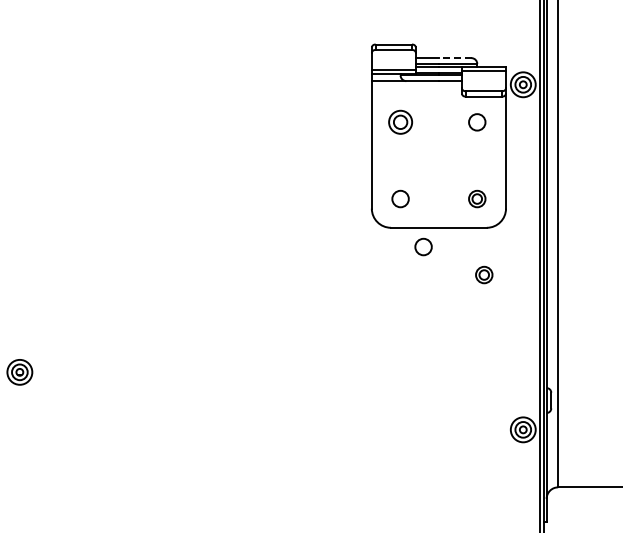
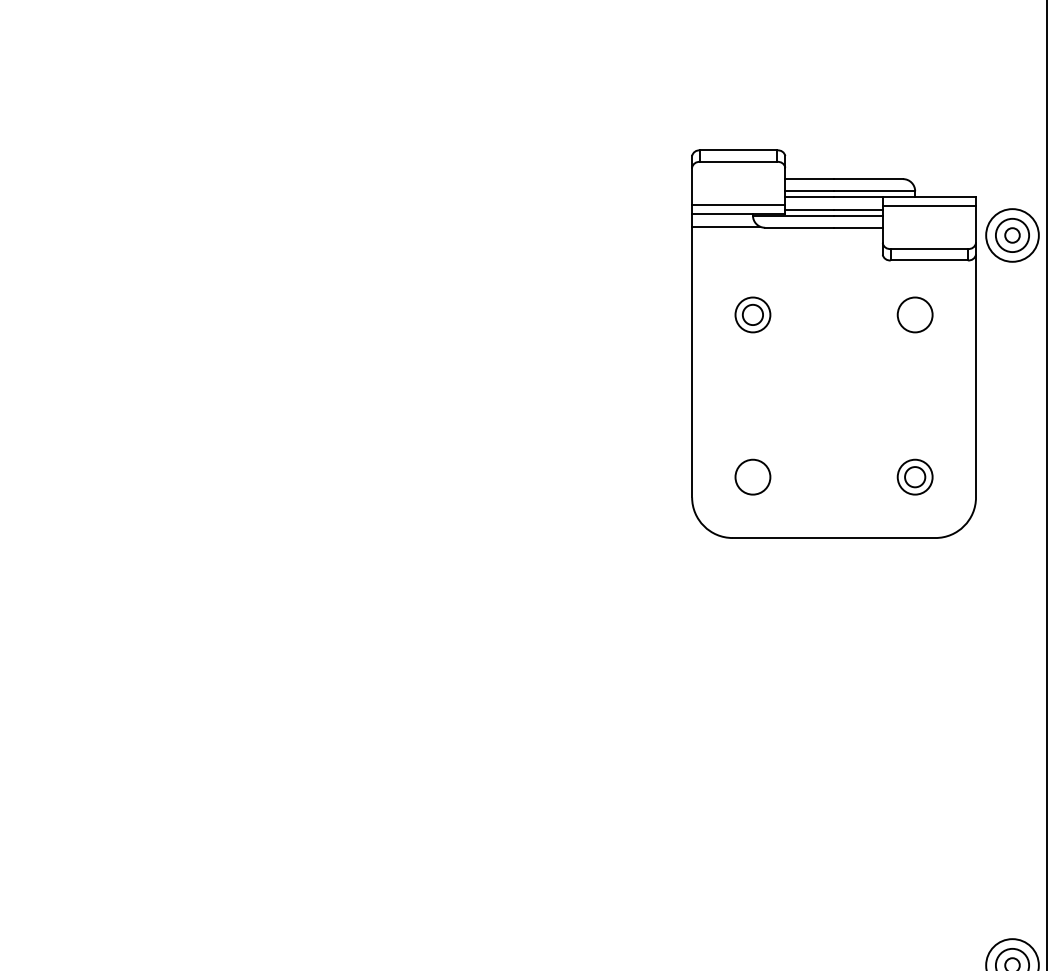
line: (454, 58) -> (867, 179), dashed -> solid
part: (400, 122) -> (752, 315), size x0.71
circle: (423, 246) -> (801, 577), removed
part: (484, 274) -> (930, 636), removed

